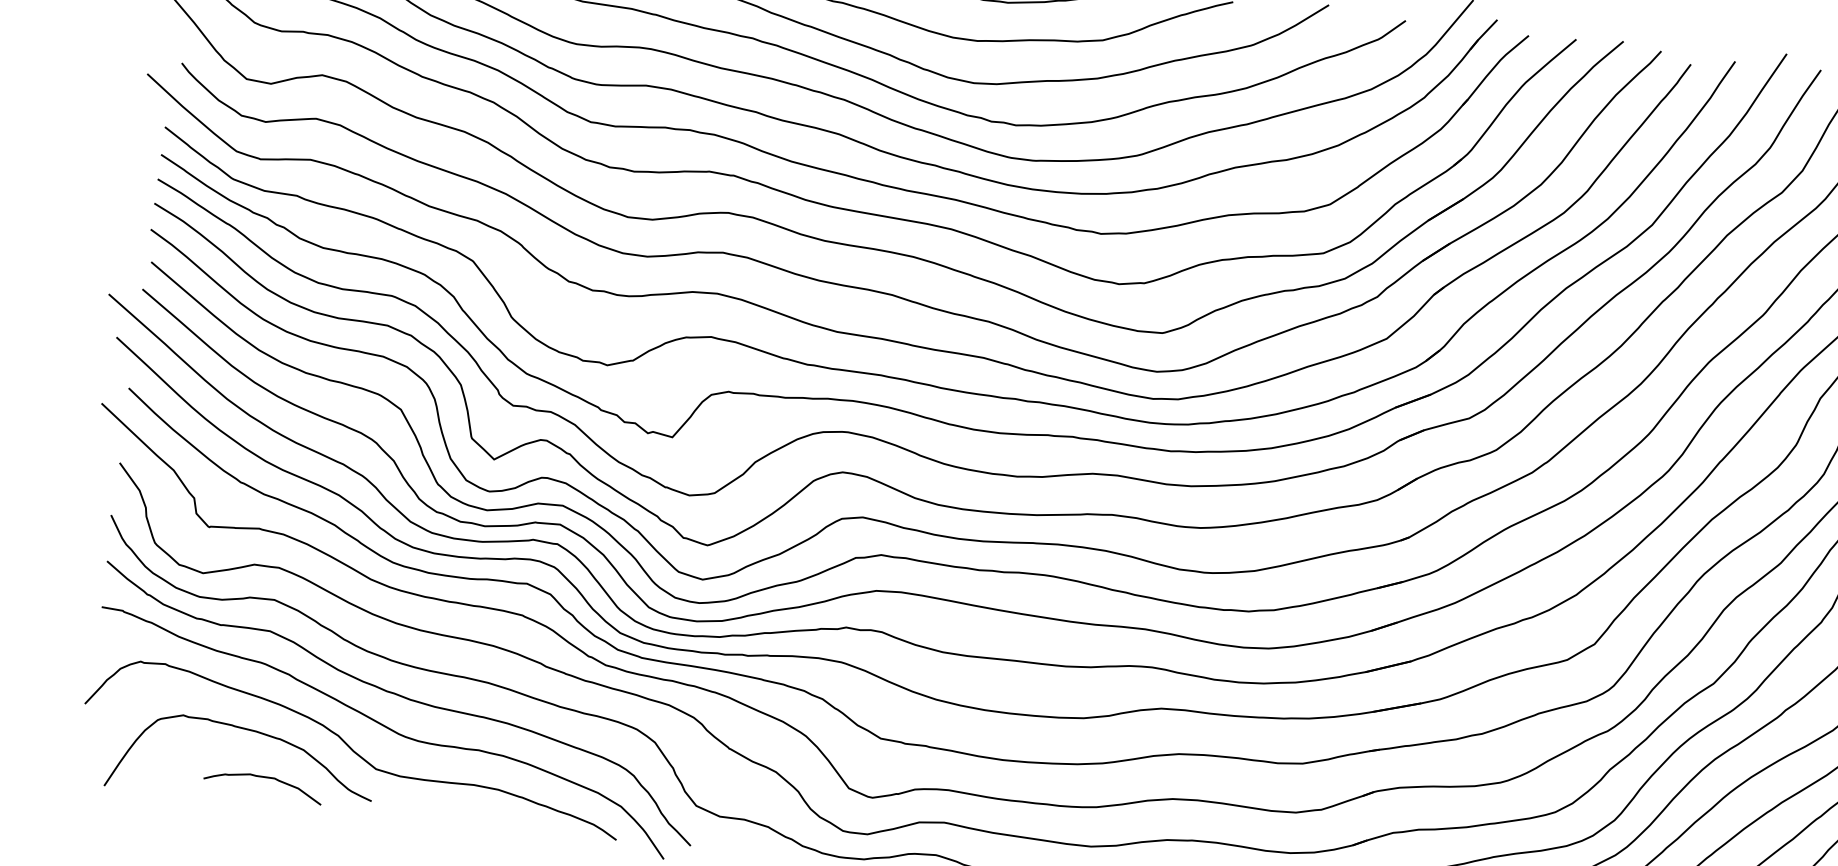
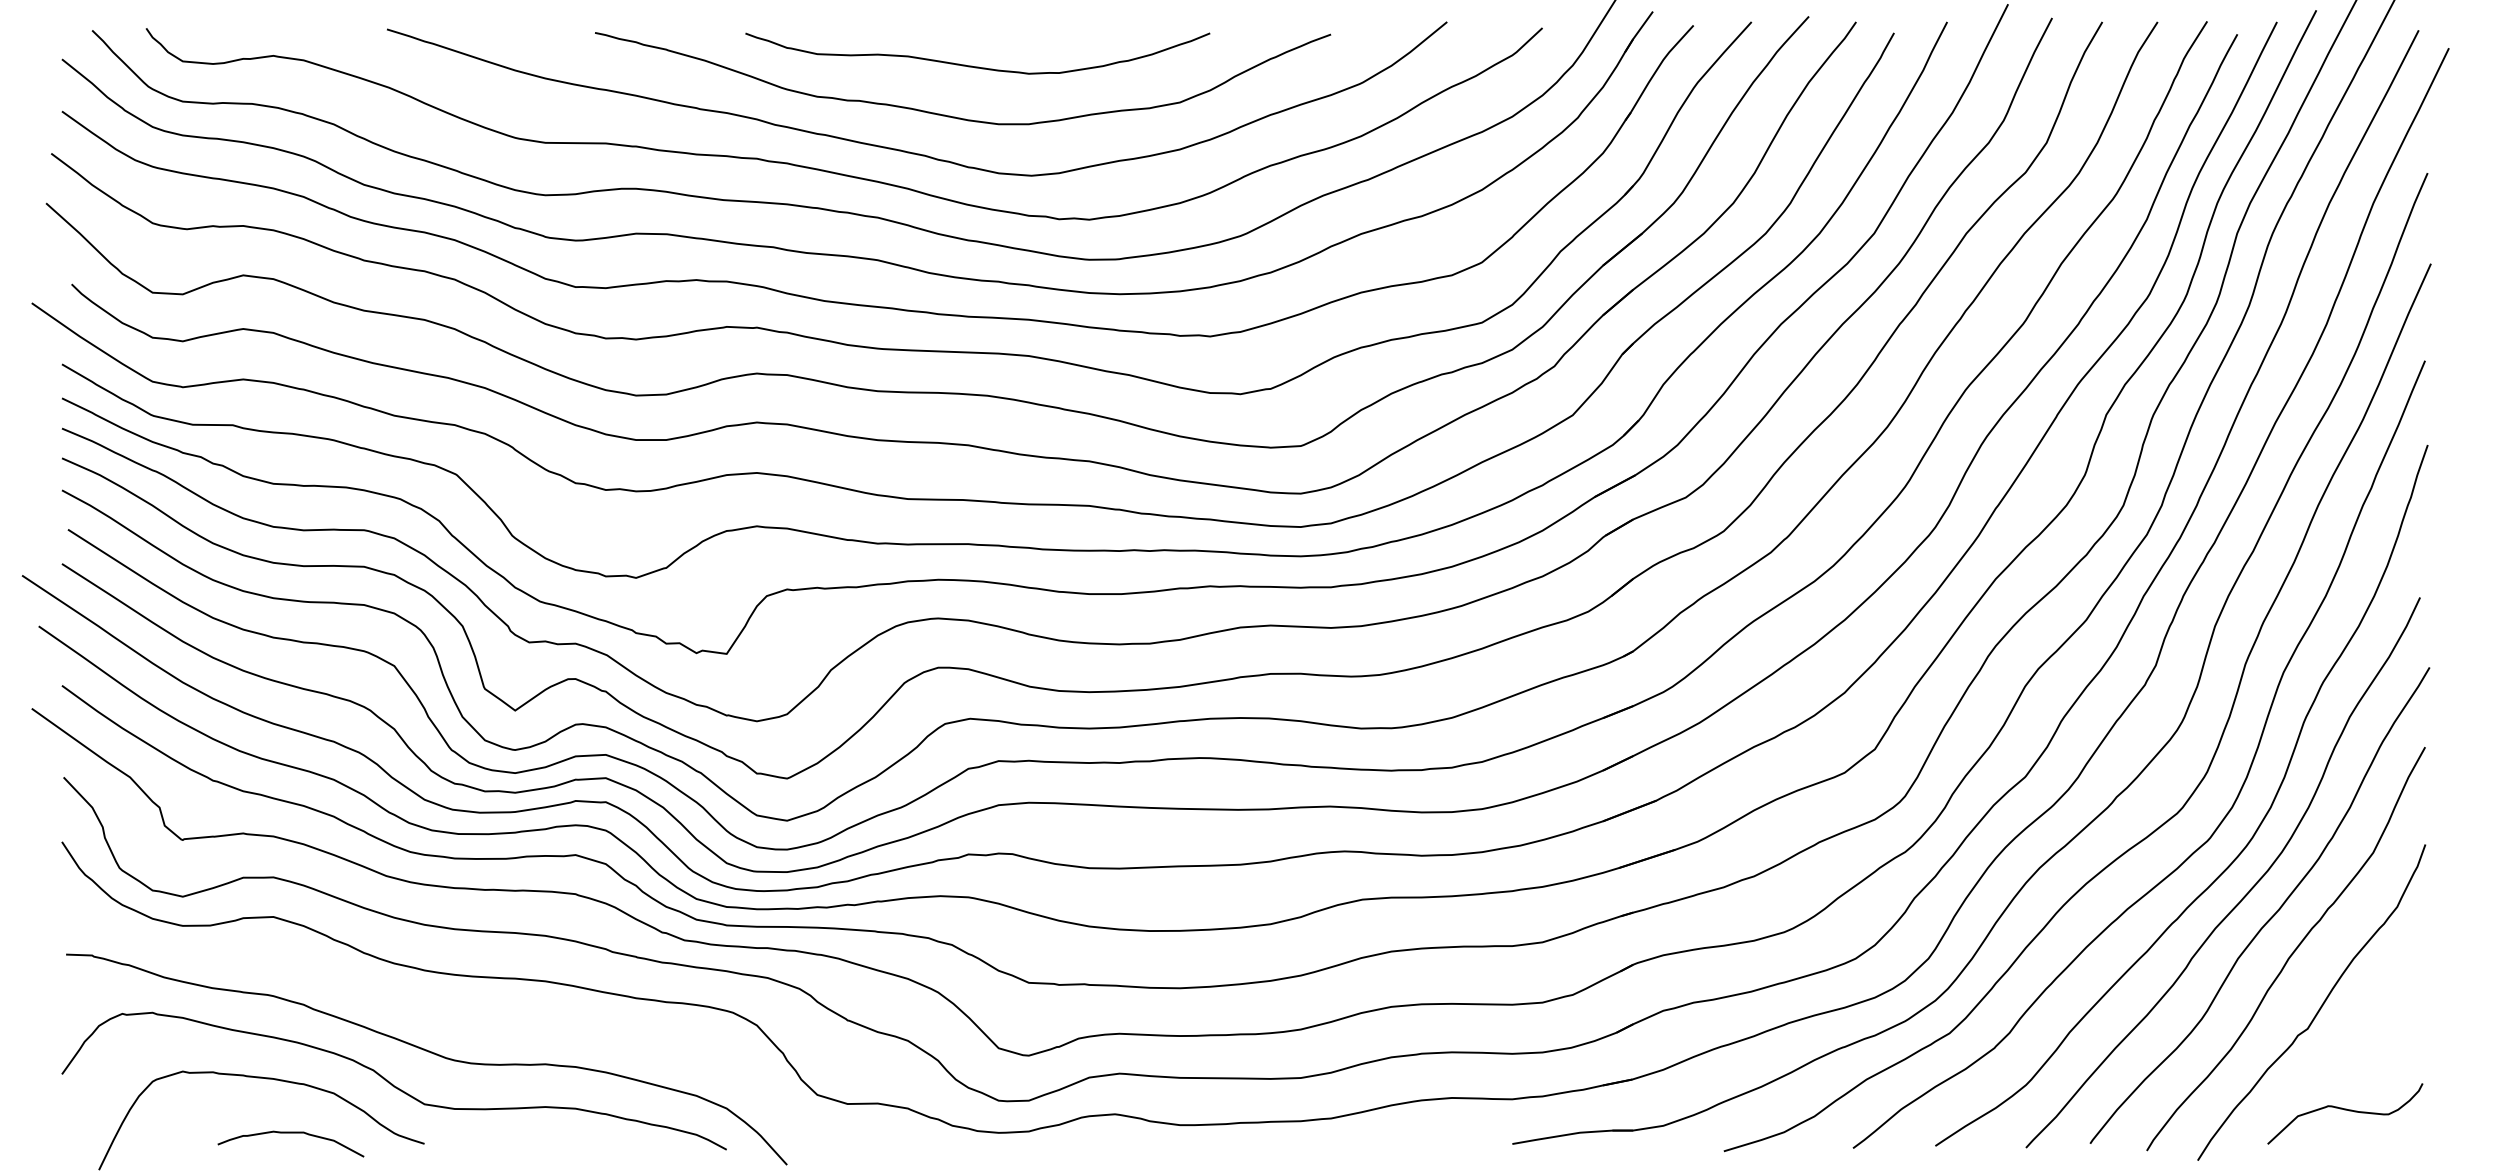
curve: (401, 697) -> (443, 1013), removed

